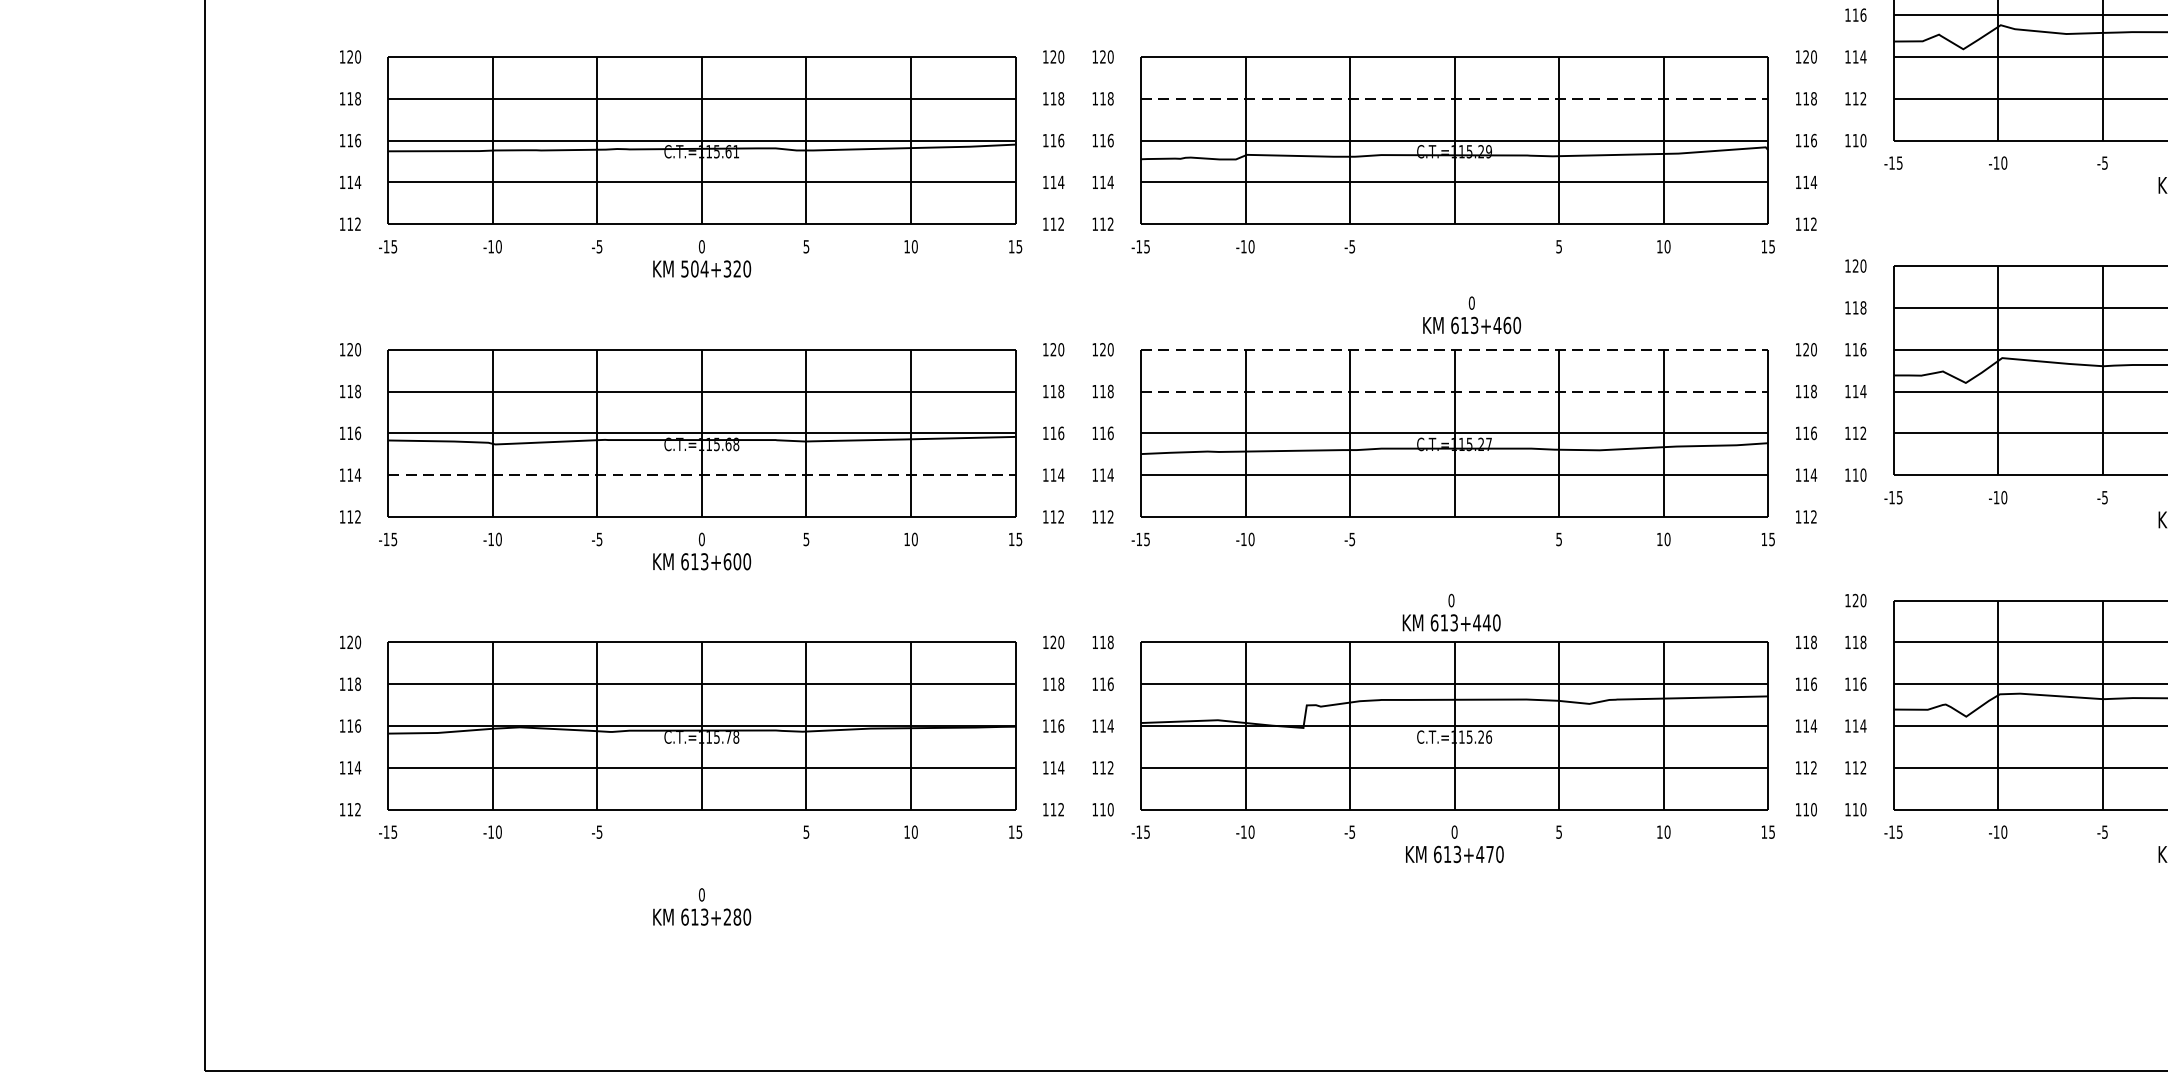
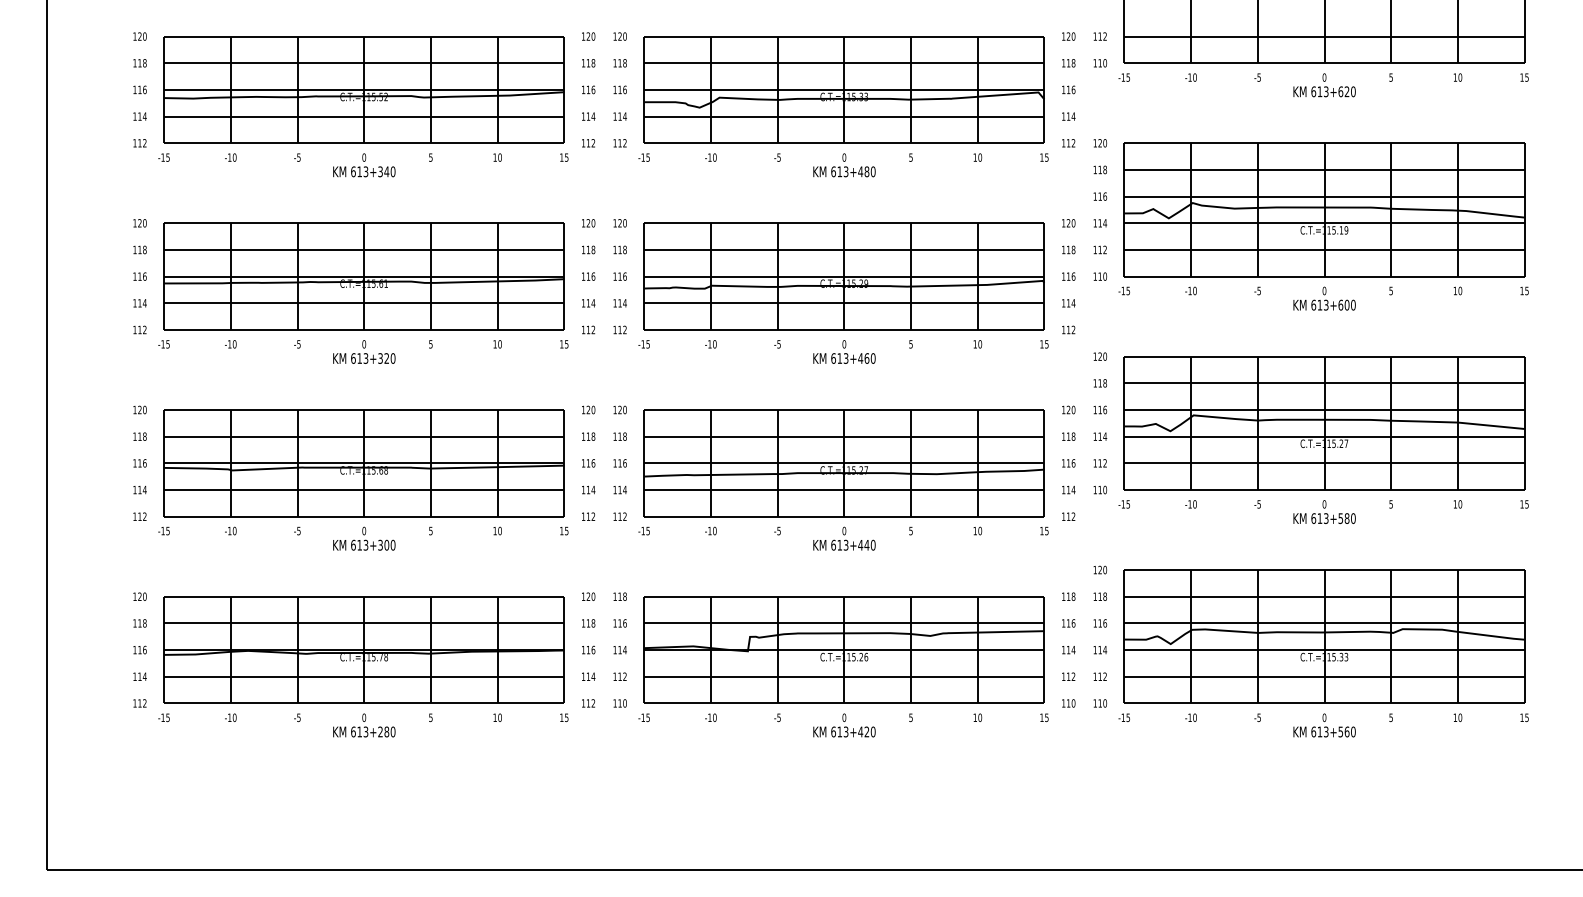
line: (1454, 98) -> (844, 249), dashed -> solid
text: (694, 268) -> (359, 358), 504+320 -> 613+320
text: (1472, 314) -> (844, 351), moved
line: (1454, 350) -> (844, 410), dashed -> solid
line: (1454, 391) -> (844, 436), dashed -> solid
line: (702, 475) -> (364, 490), dashed -> solid
text: (727, 560) -> (380, 544), 613+600 -> 613+300
text: (1451, 612) -> (844, 538), moved
text: (1489, 853) -> (866, 731), 613+470 -> 613+420
text: (702, 906) -> (364, 725), moved

